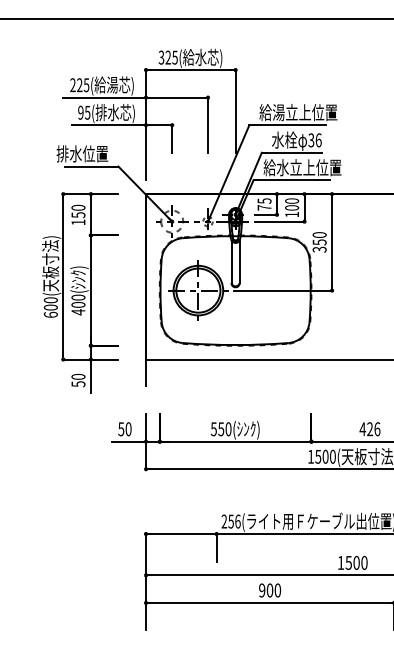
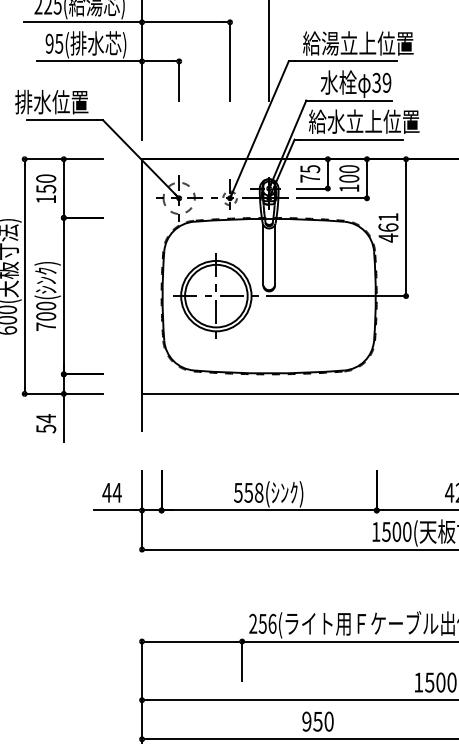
text: (318, 140) -> (386, 83), 36 -> 39
text: (319, 242) -> (388, 227), 350 -> 461
text: (78, 312) -> (46, 327), 400( -> 700(
text: (78, 376) -> (46, 418), 50 -> 54
text: (124, 429) -> (111, 493), 50 -> 44
text: (228, 429) -> (259, 493), 550( -> 558(
text: (269, 590) -> (317, 721), 900 -> 950

